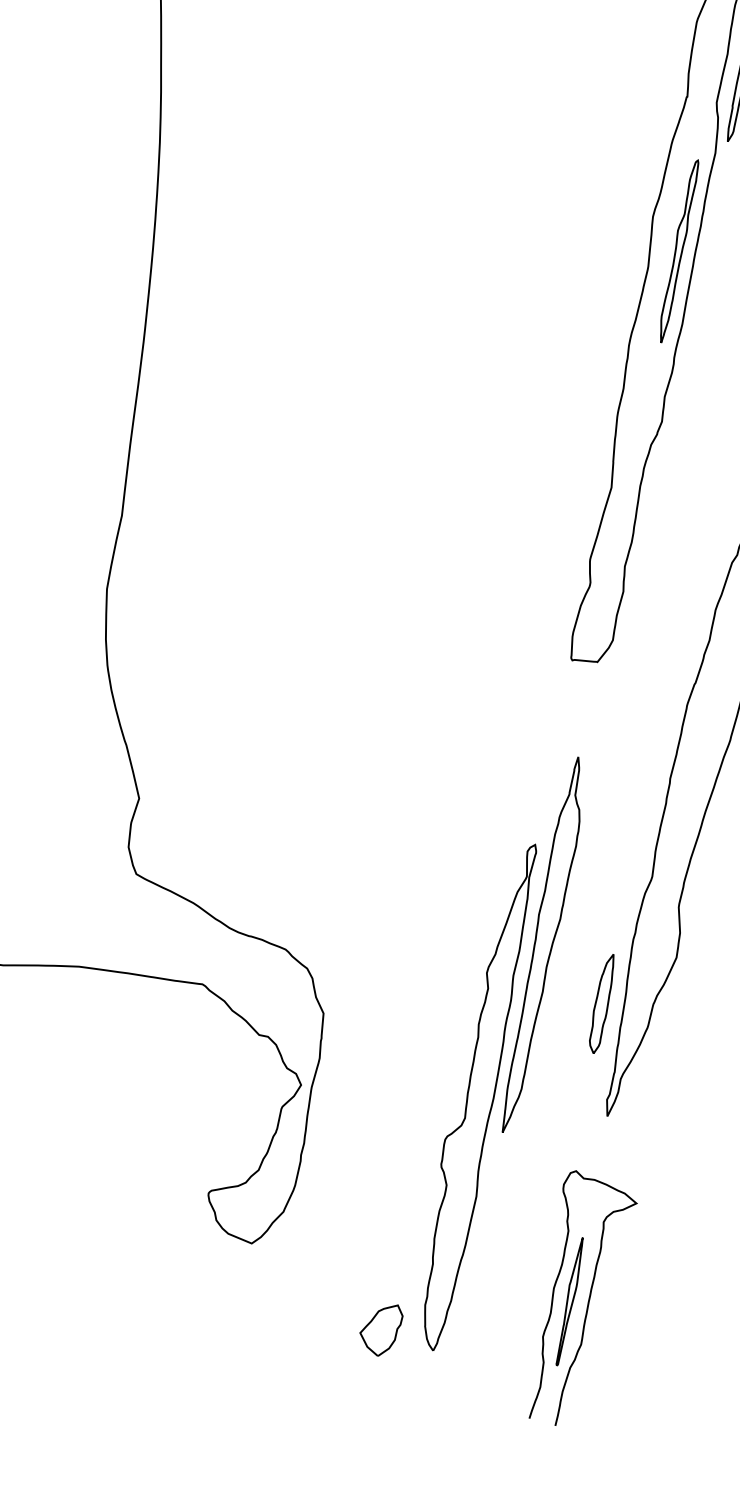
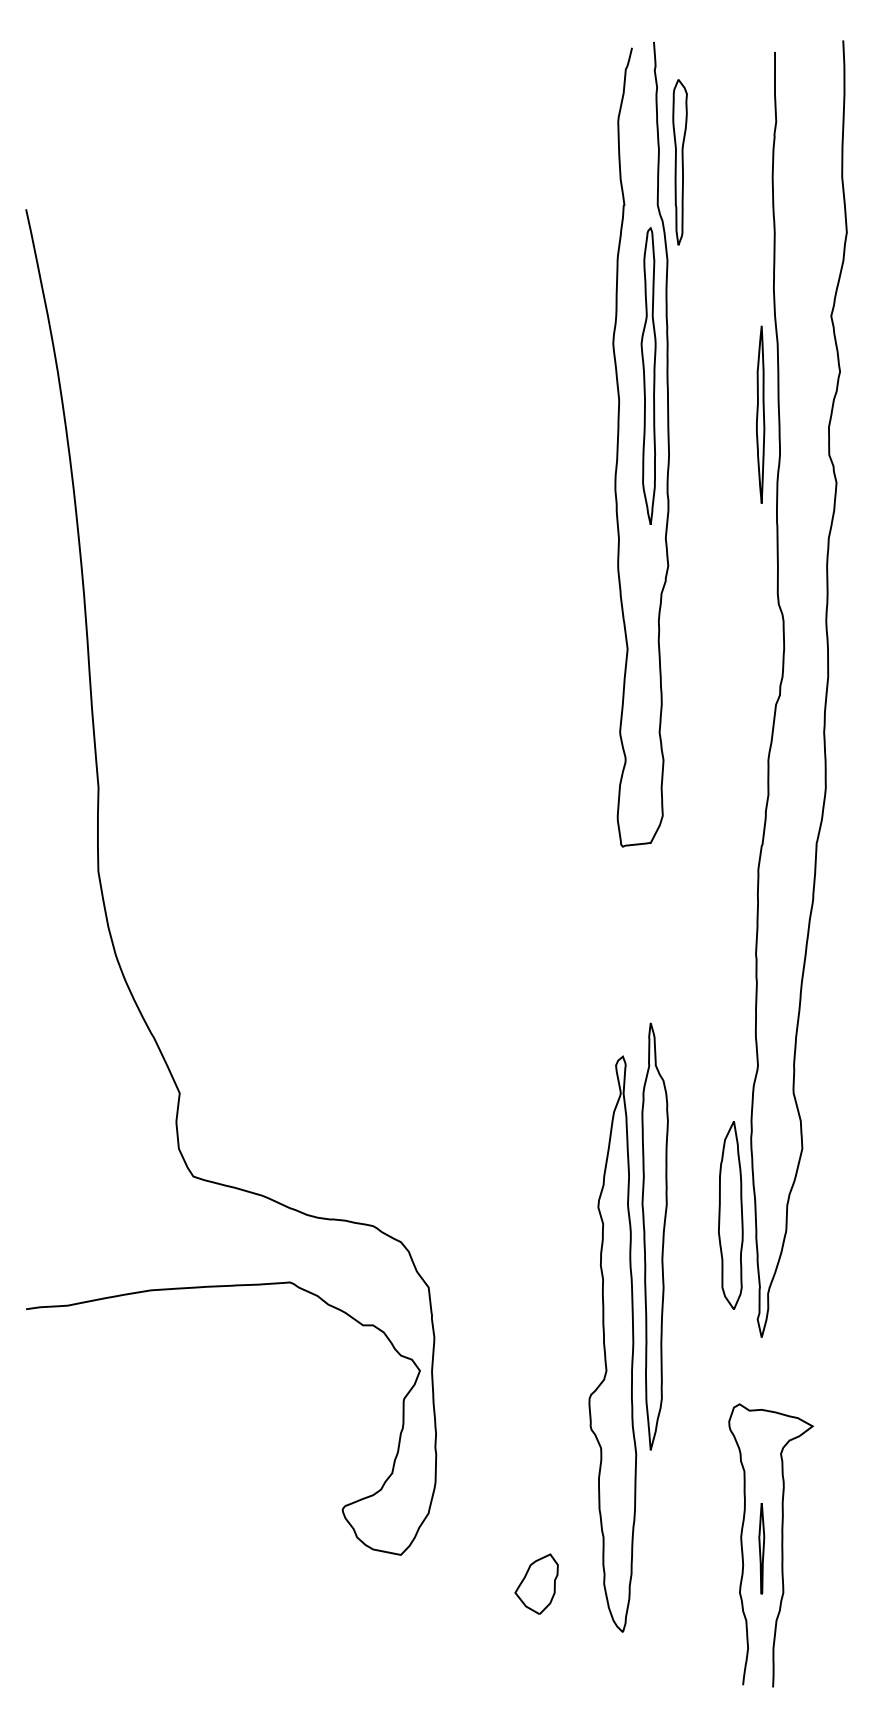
part: (678, 250) -> (648, 375), size x1.43
part: (543, 945) -> (654, 1236), moved
part: (601, 1003) -> (730, 1215), size x1.67
part: (569, 1301) -> (761, 1548), size x0.62
part: (380, 1328) -> (536, 1583), moved

